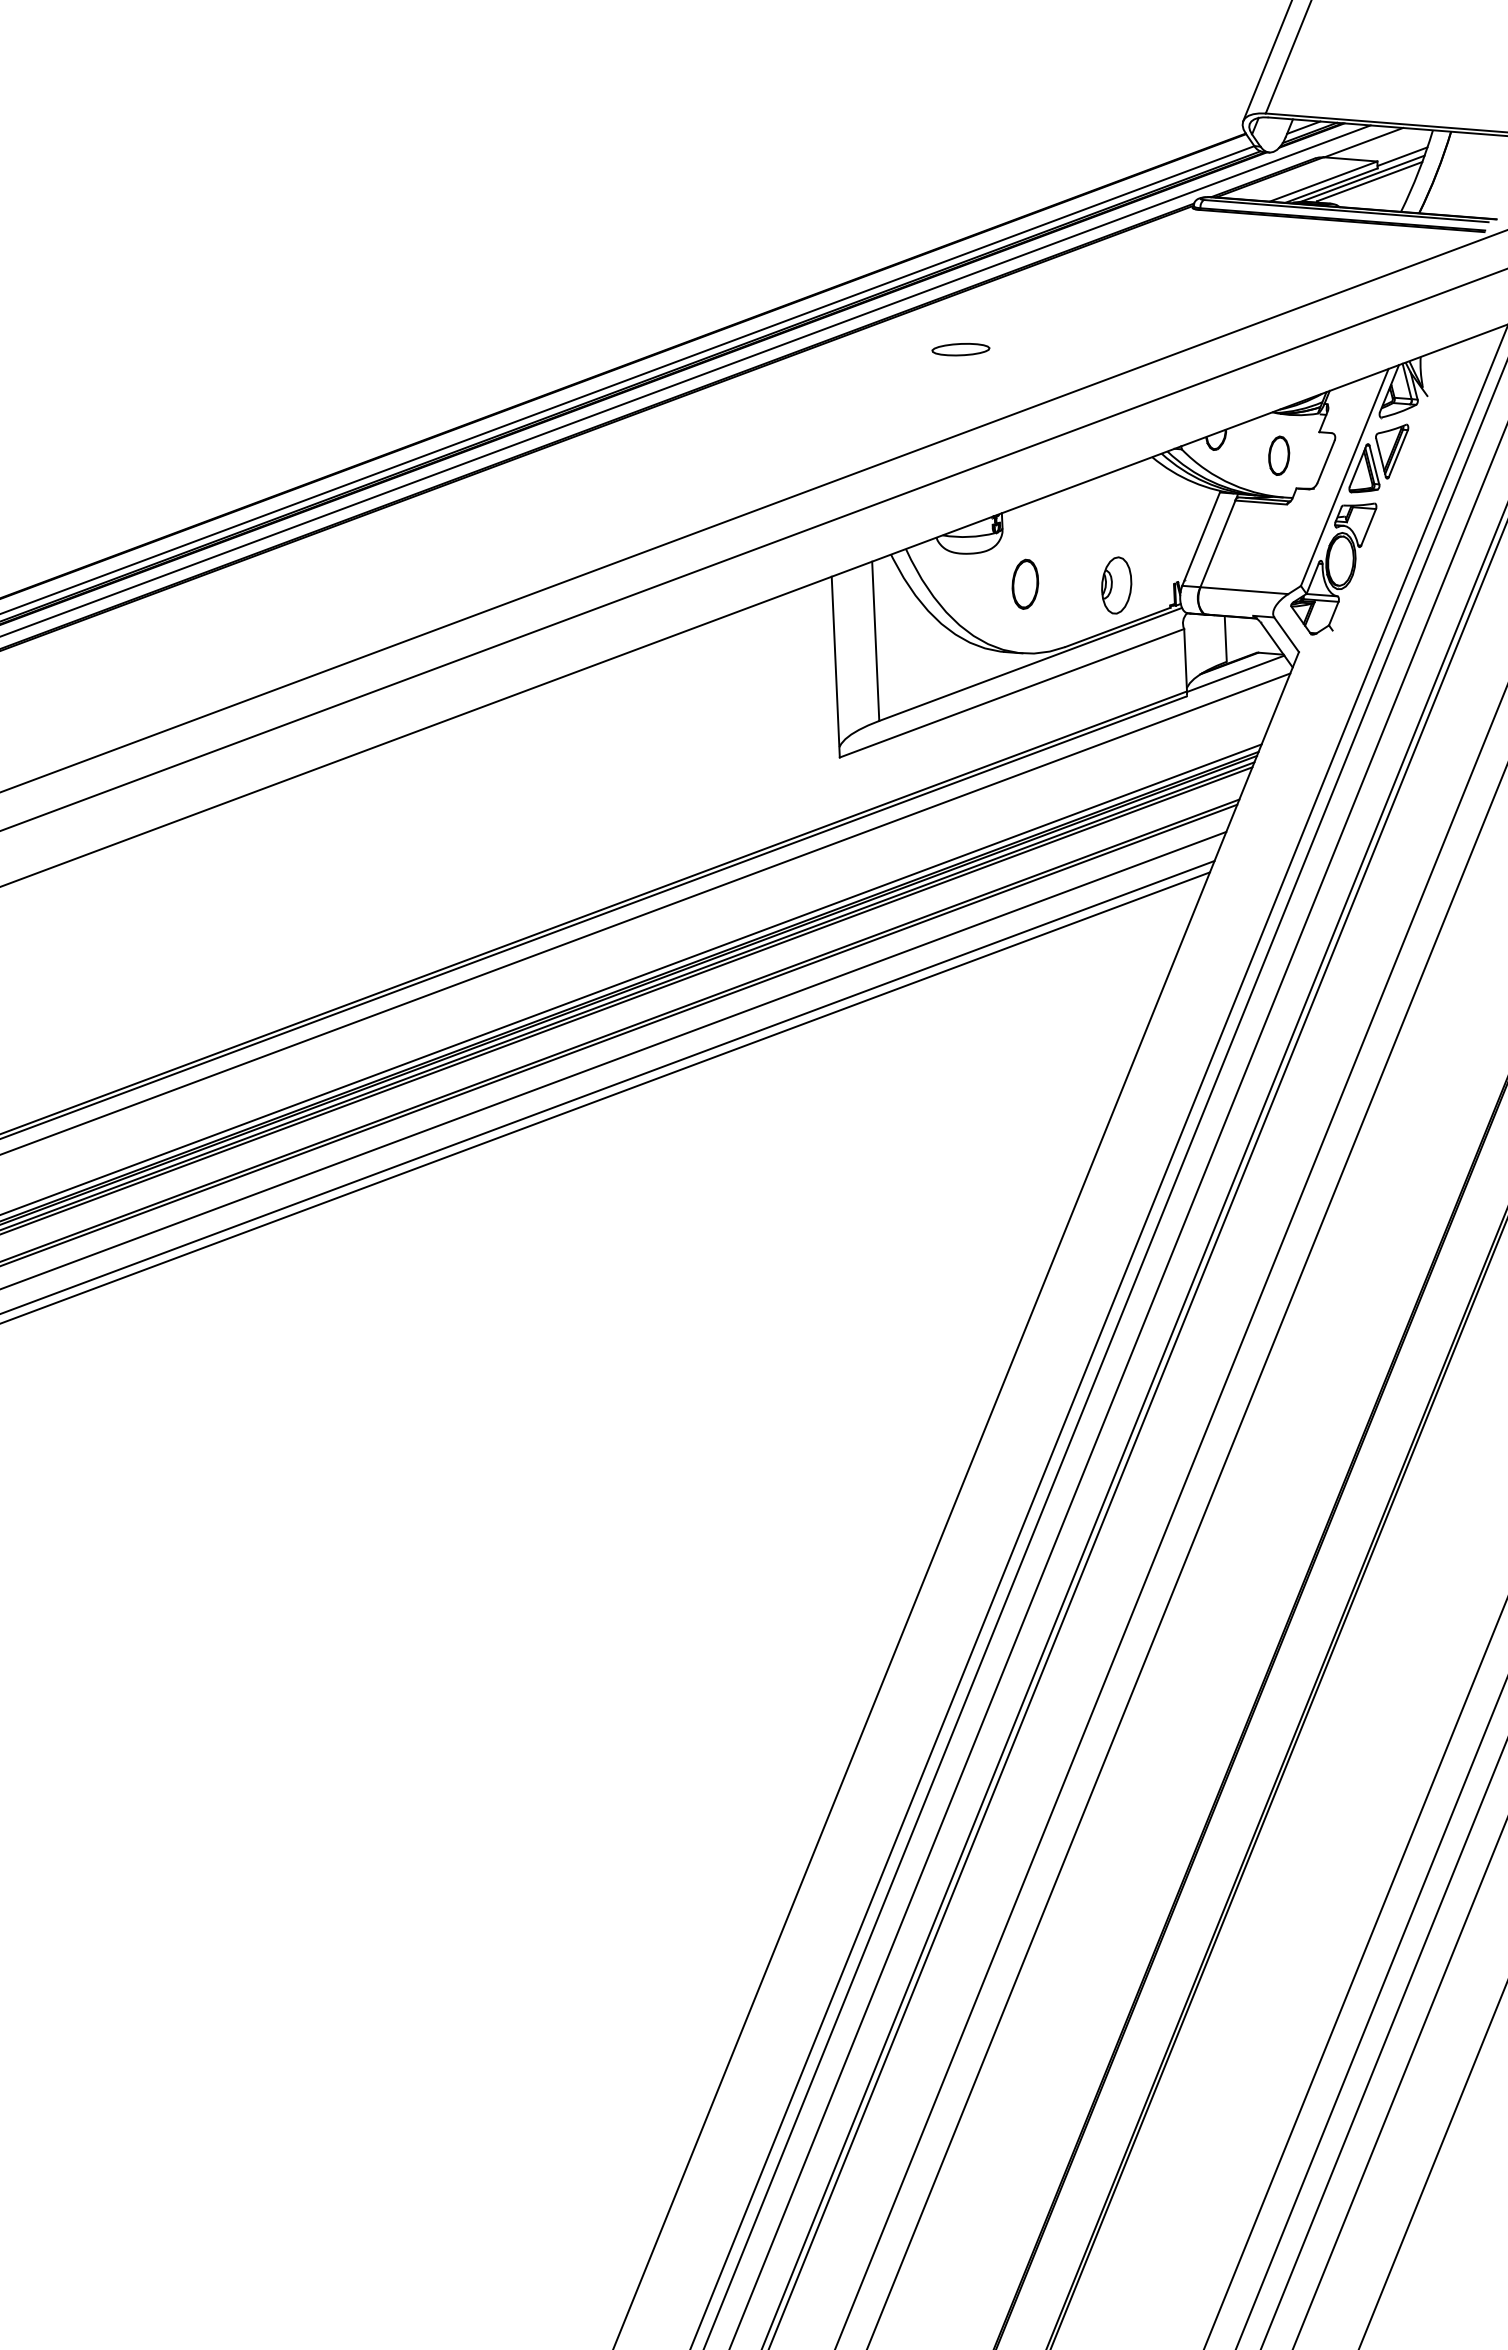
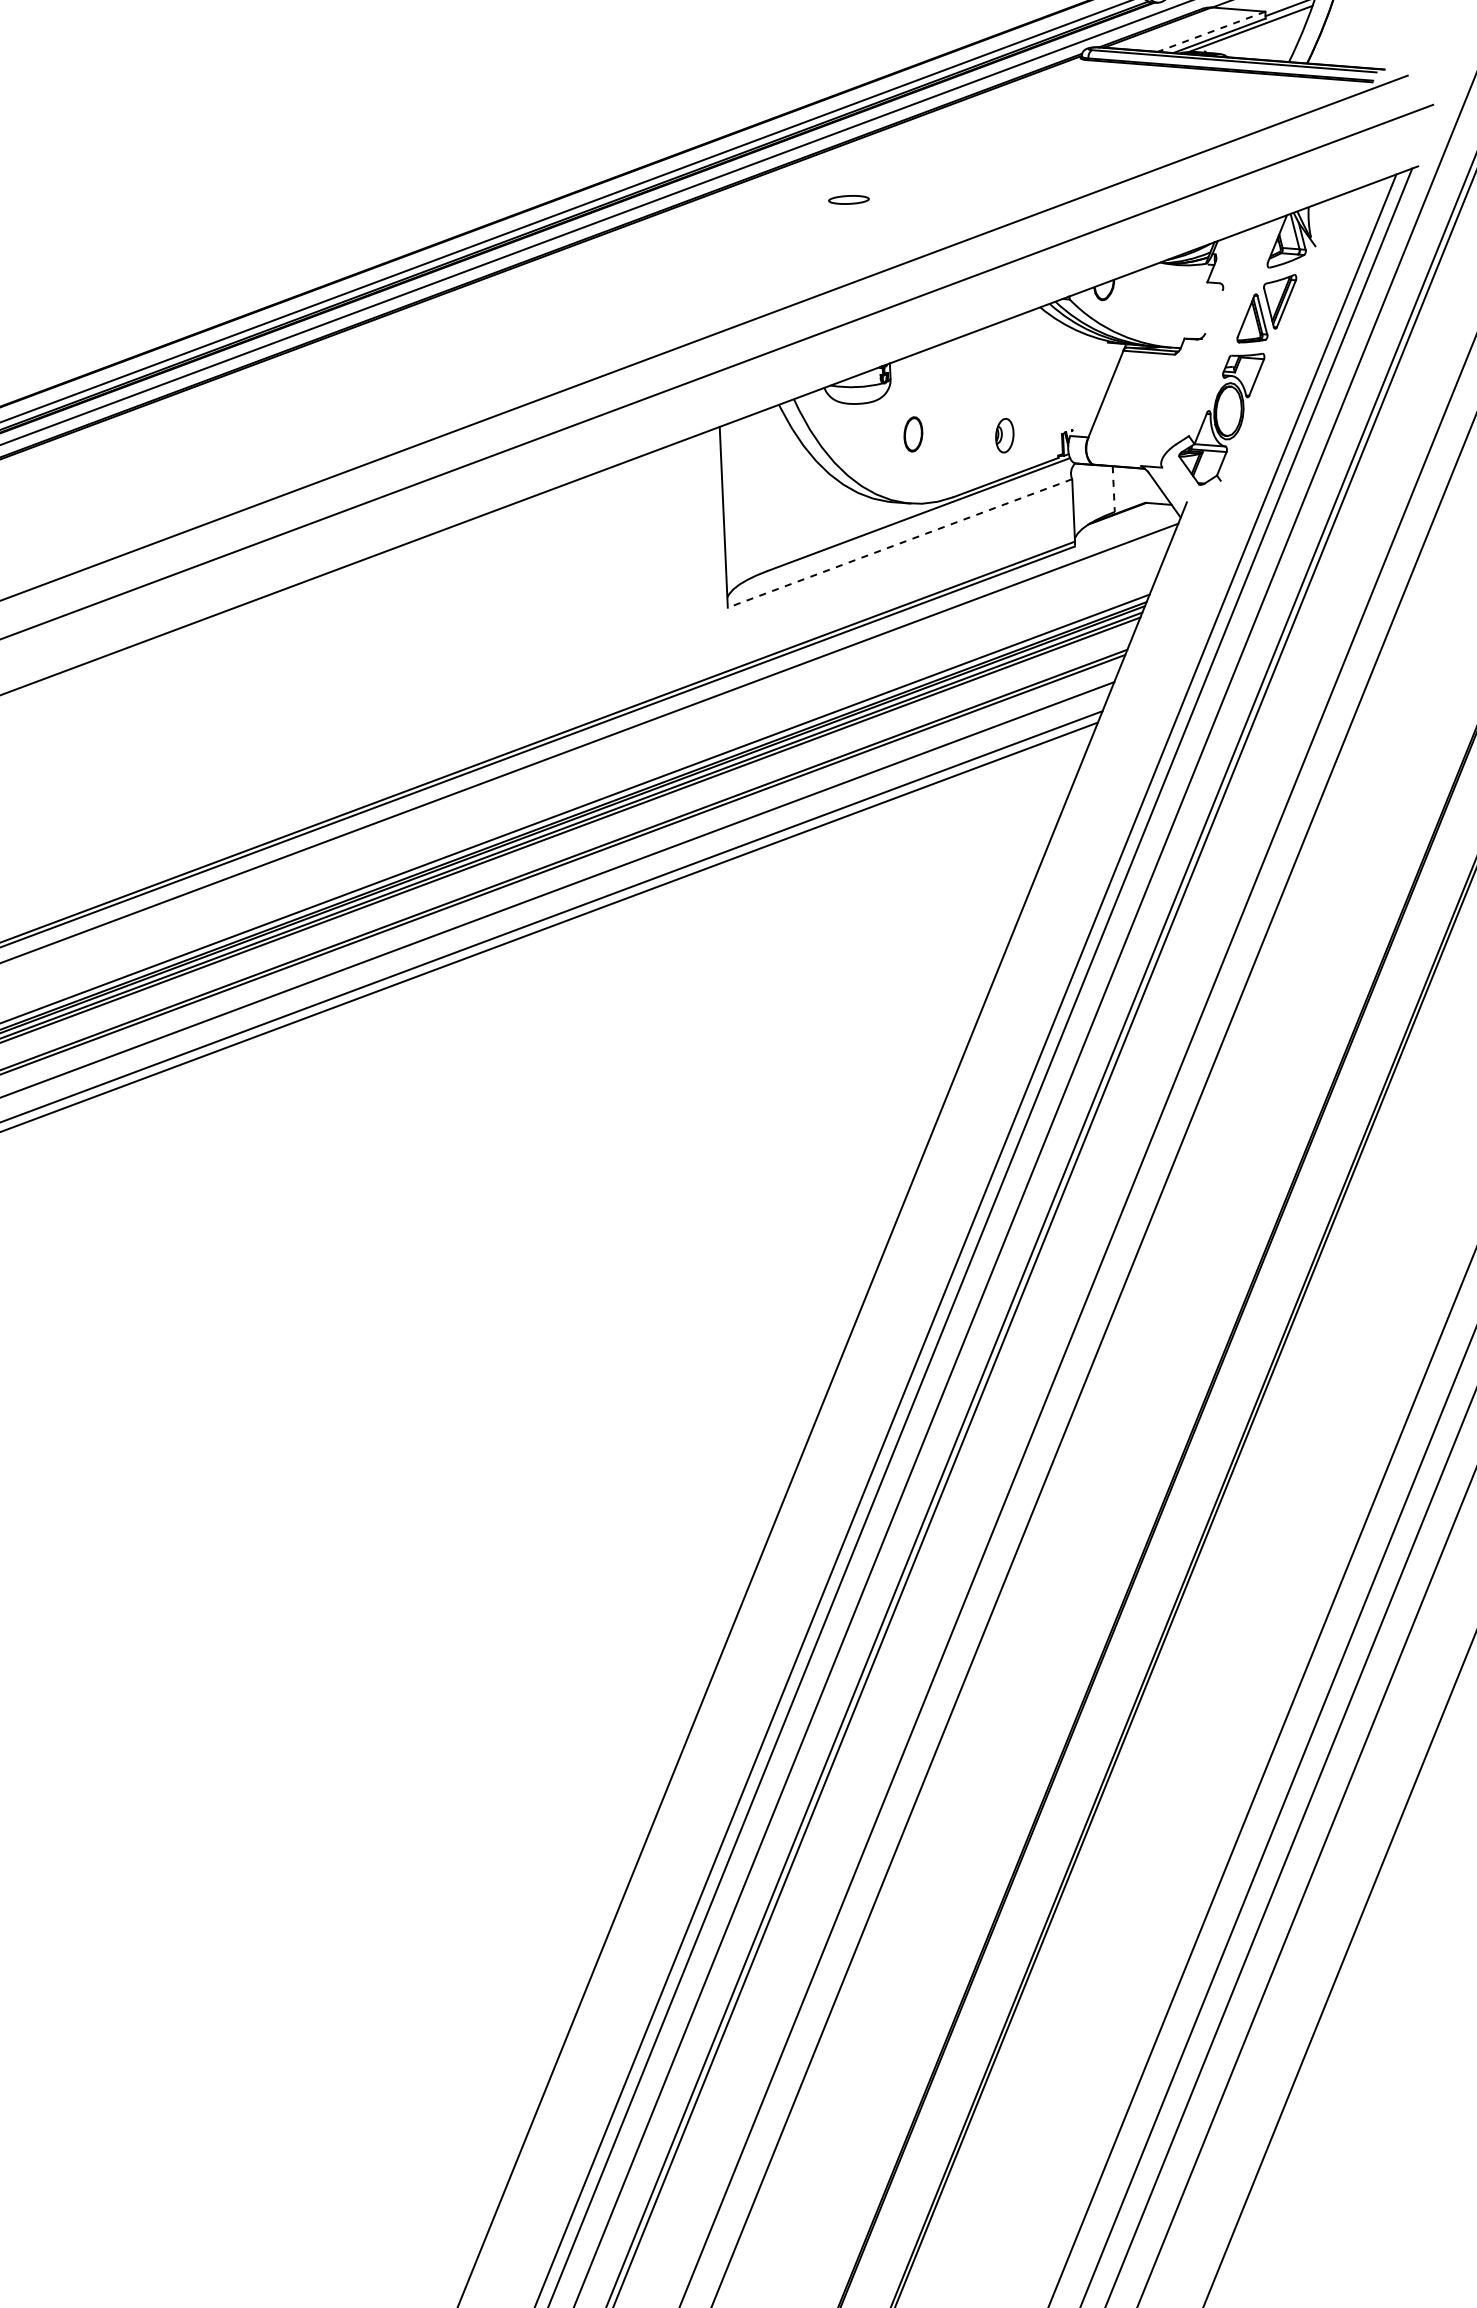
line: (1323, 181) -> (1211, 31), solid -> dashed
line: (1369, 181) -> (1257, 31), removed
part: (960, 349) -> (848, 199), size x0.7
part: (1279, 455) -> (1167, 305), removed
line: (1325, 461) -> (1213, 311), removed
line: (1344, 477) -> (1232, 327), removed
line: (1200, 538) -> (1088, 388), removed
part: (1025, 583) -> (913, 433), size x0.7
part: (1116, 585) -> (1004, 435), size x0.6
line: (1244, 590) -> (1132, 440), removed
line: (1286, 634) -> (1174, 484), removed
line: (1225, 638) -> (1113, 488), solid -> dashed
line: (875, 640) -> (763, 490), removed
line: (1235, 673) -> (1123, 523), removed
line: (1012, 693) -> (900, 543), solid -> dashed

